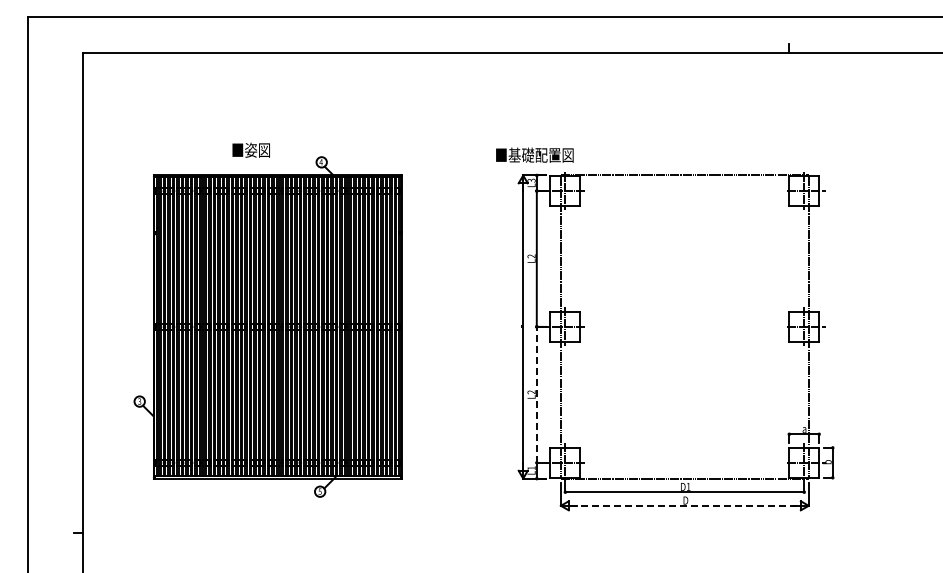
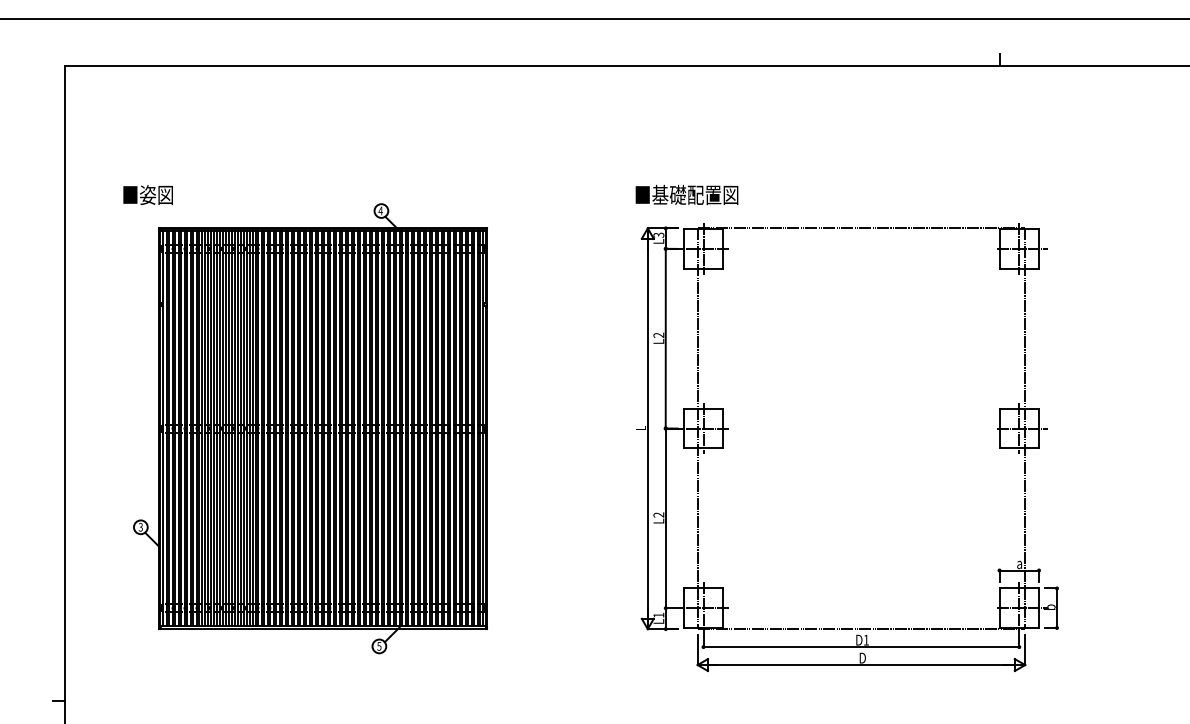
text: (250, 149) -> (147, 194), moved
text: (534, 154) -> (686, 194), moved
line: (536, 394) -> (665, 517), dashed -> solid
line: (684, 505) -> (860, 664), dashed -> solid

